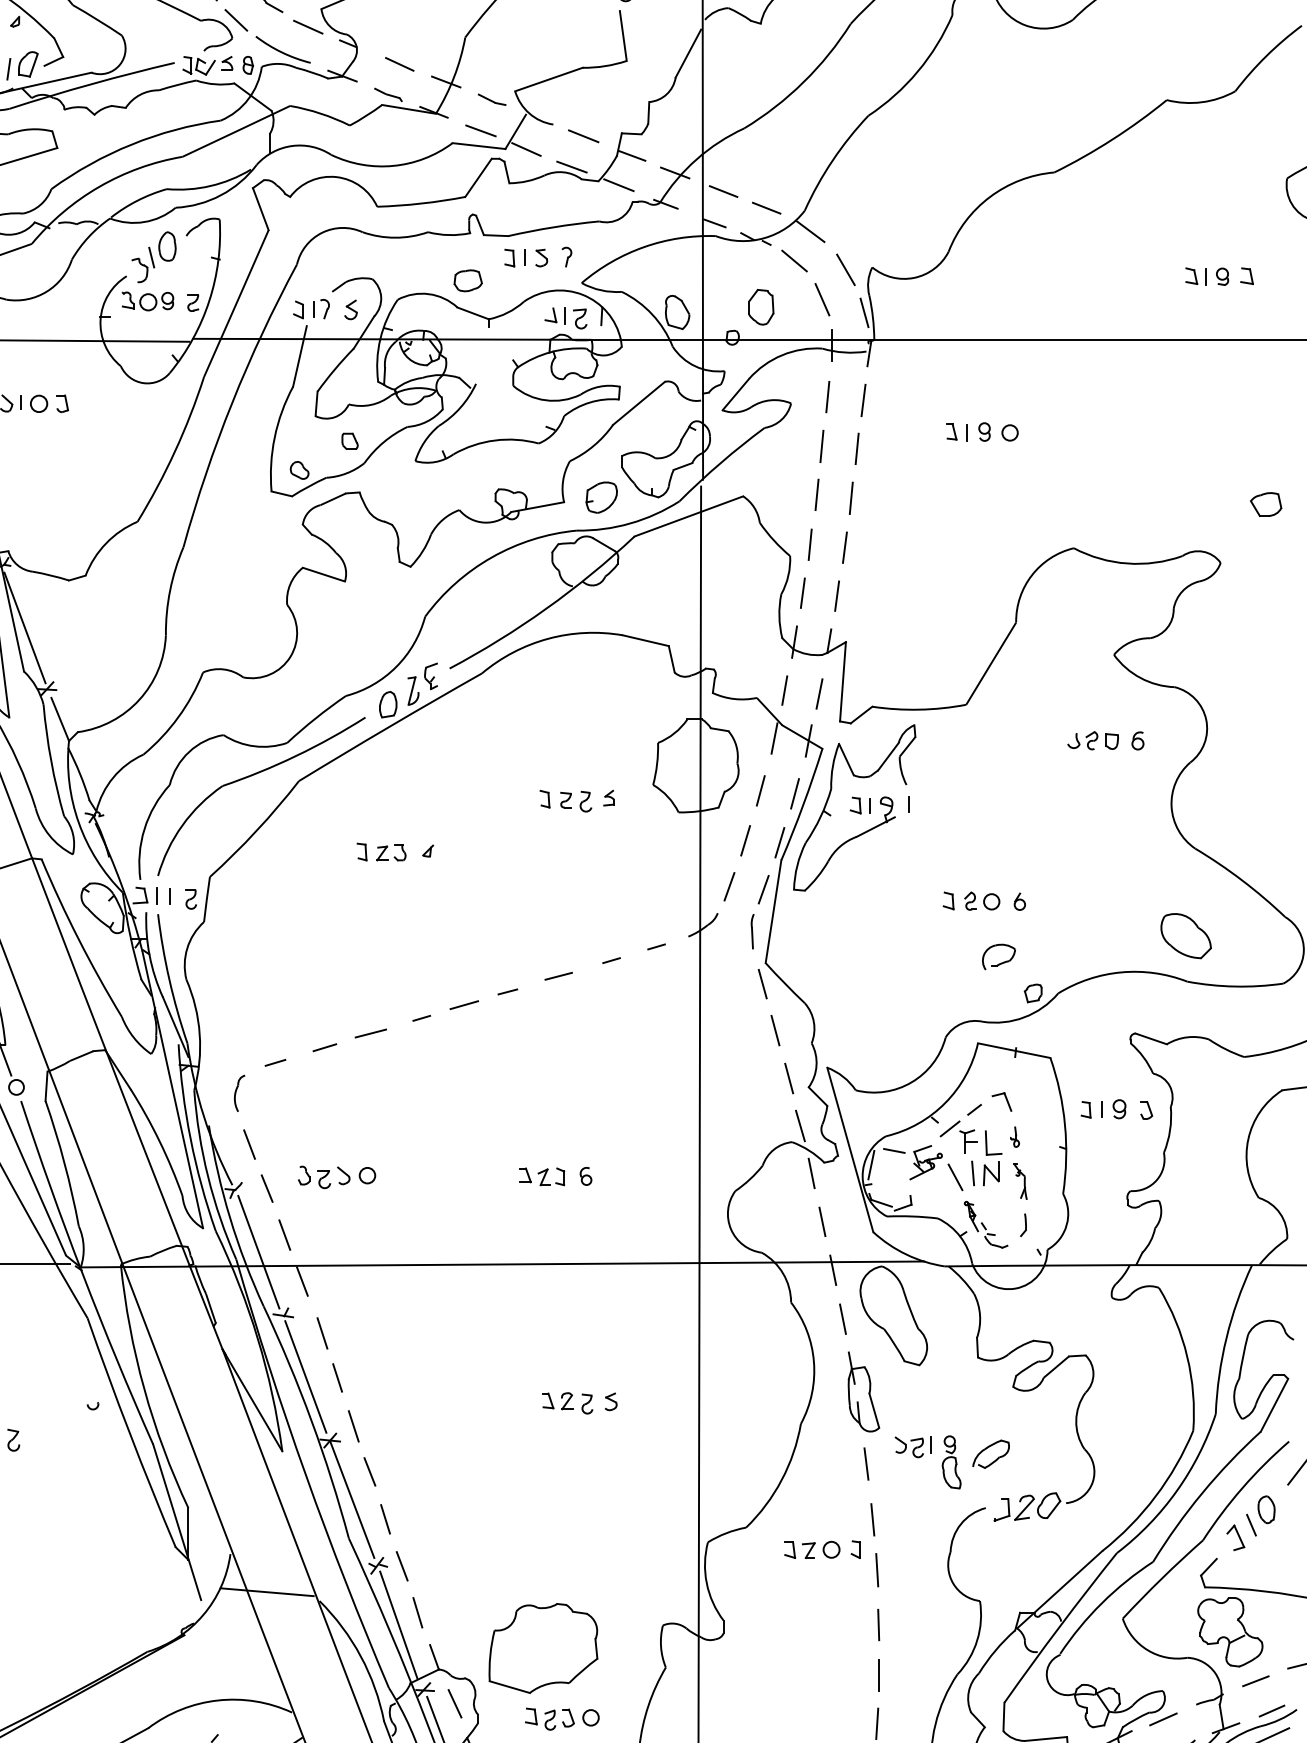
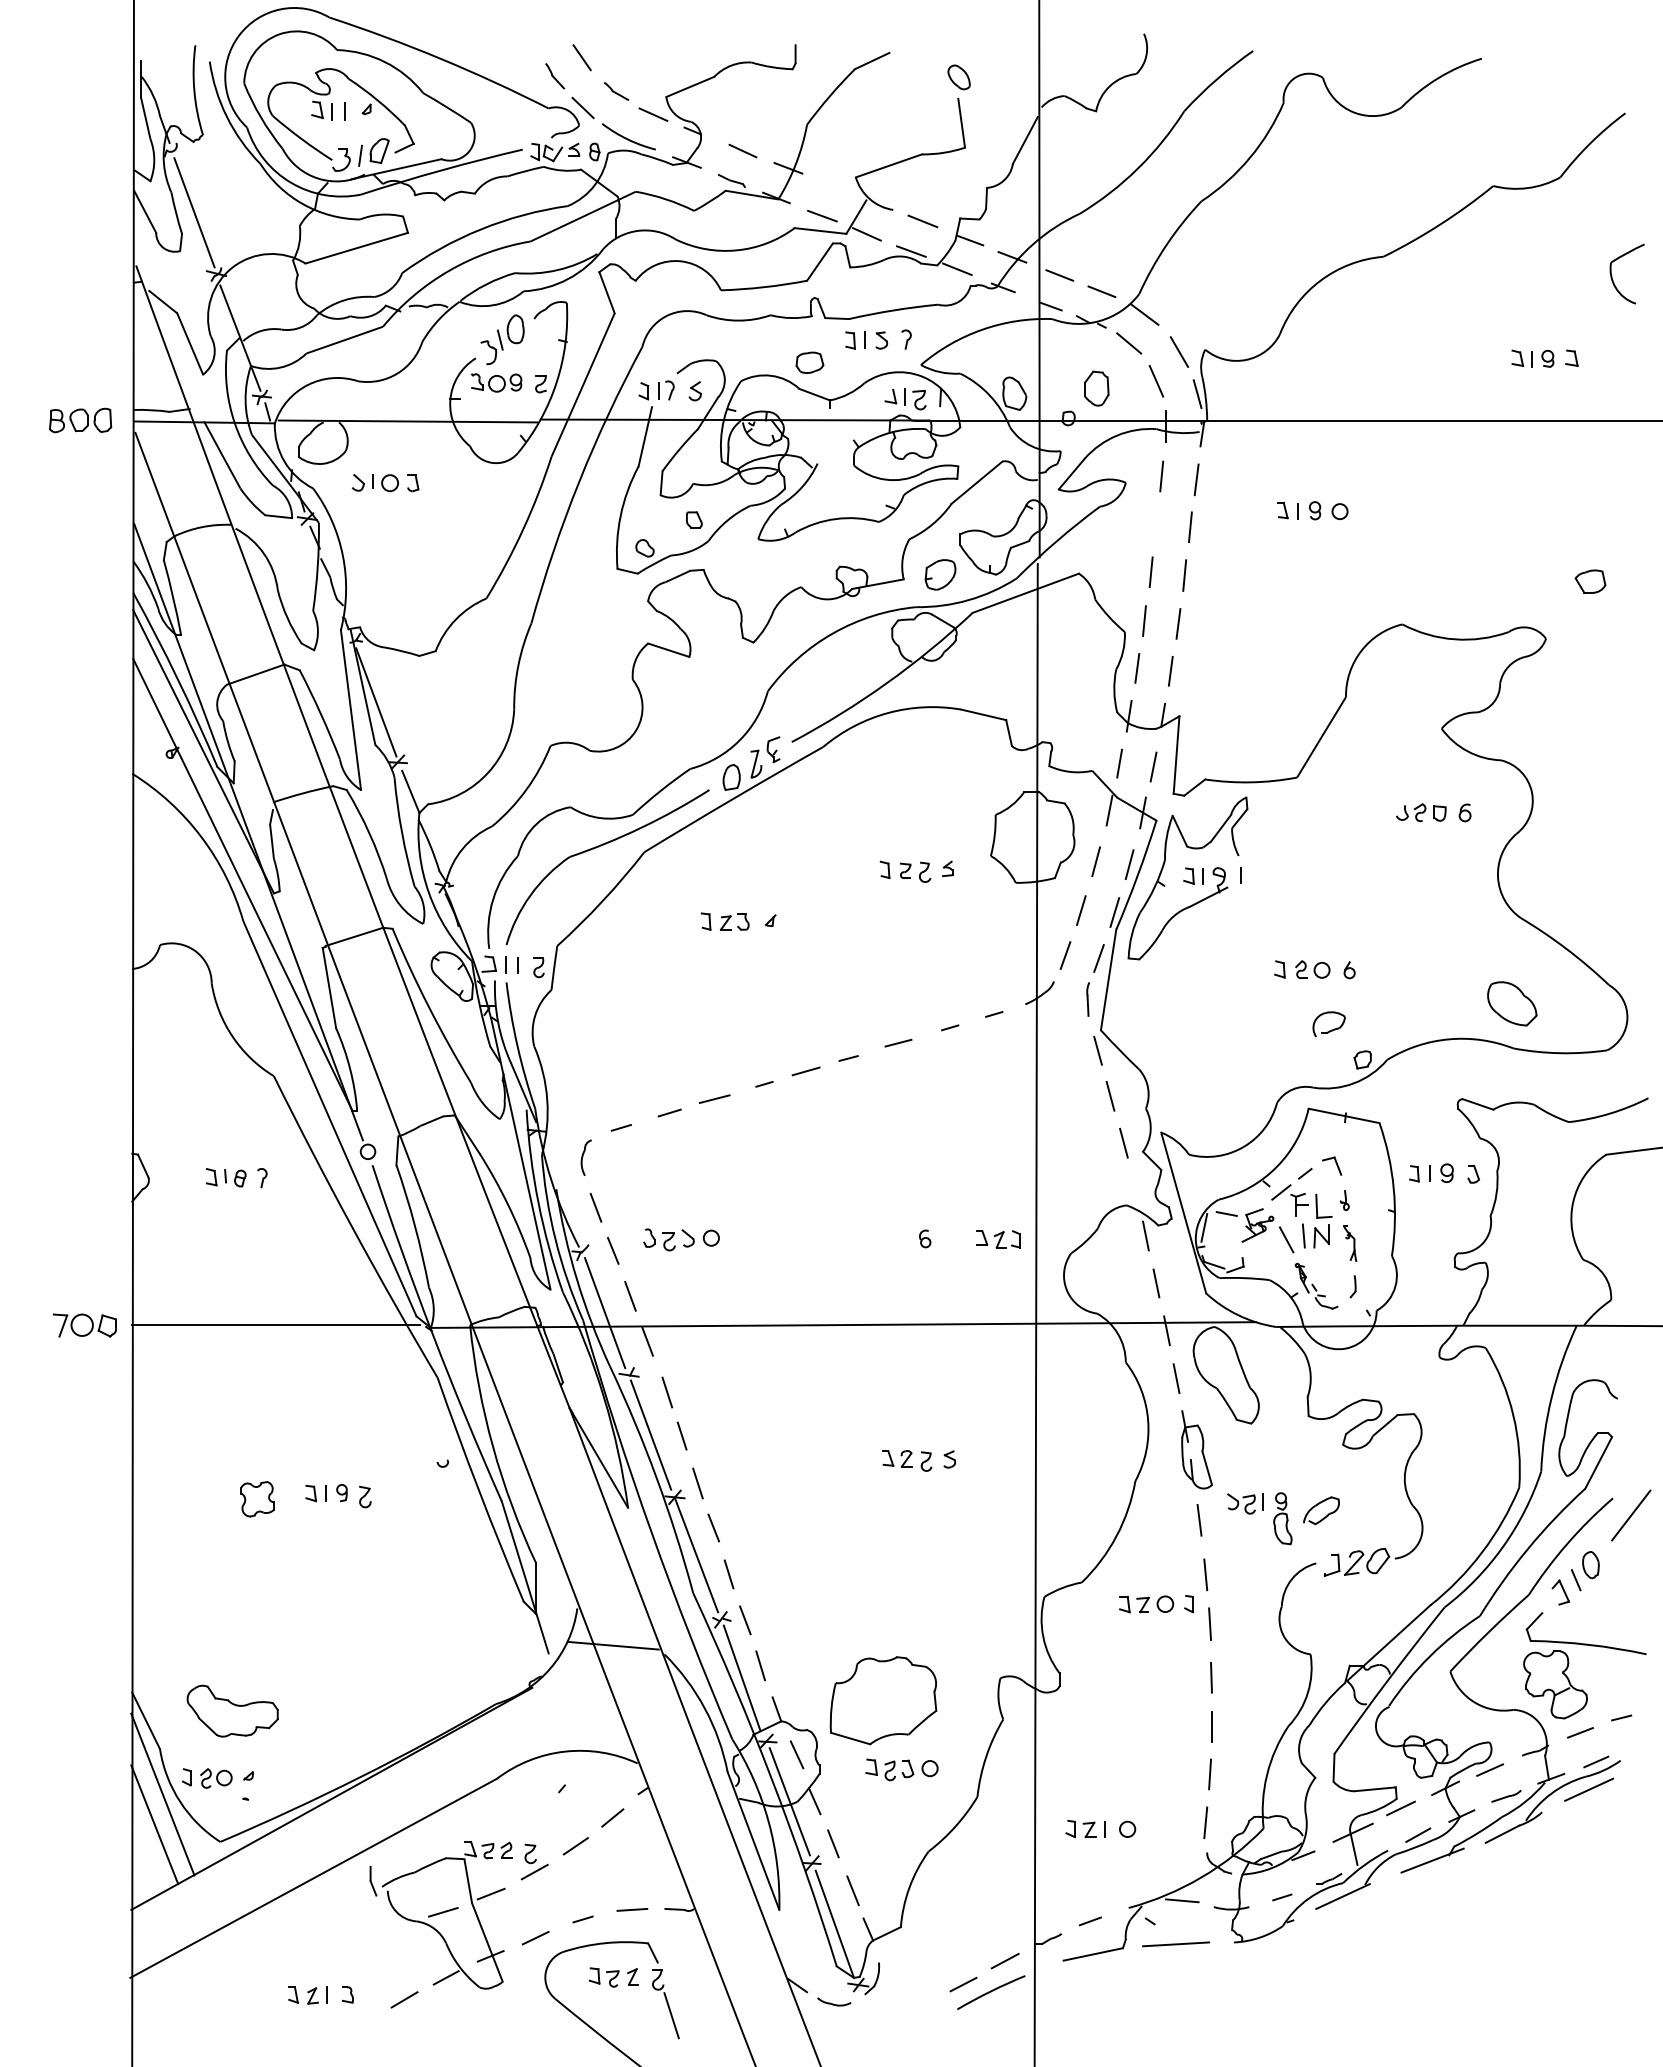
part: (492, 99) -> (833, 185), removed
line: (821, 446) -> (1155, 524), removed
line: (799, 1125) -> (1134, 1189), removed
part: (542, 1176) -> (998, 1239), moved

